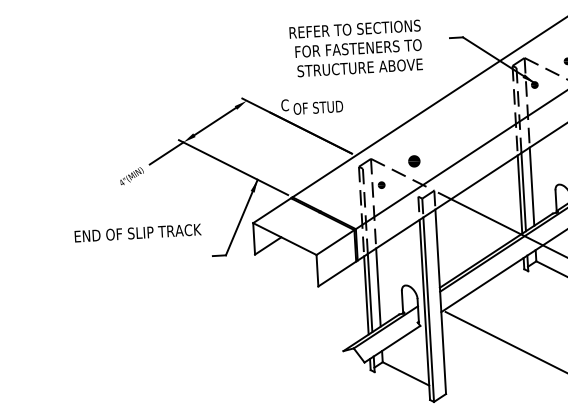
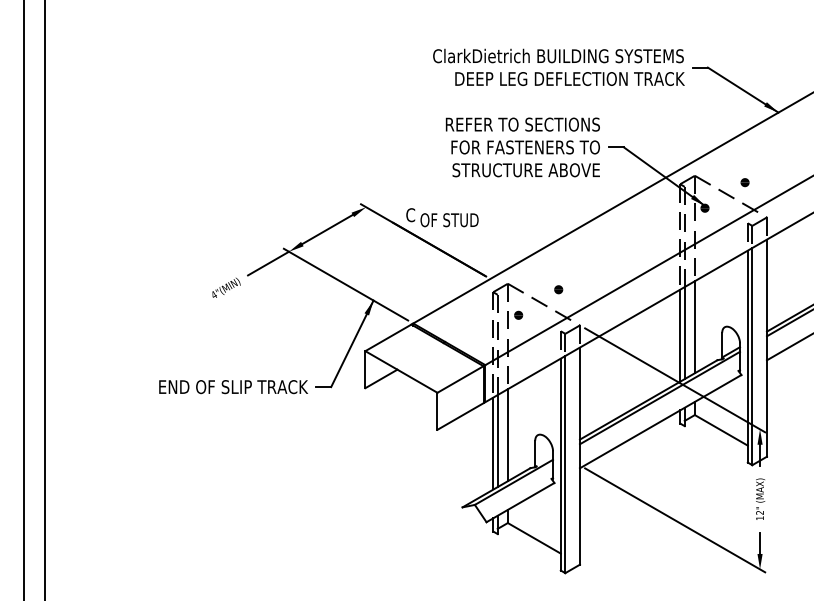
text: (355, 48) -> (522, 147), moved
part: (414, 161) -> (558, 289), size x0.62
text: (137, 233) -> (233, 387), moved

